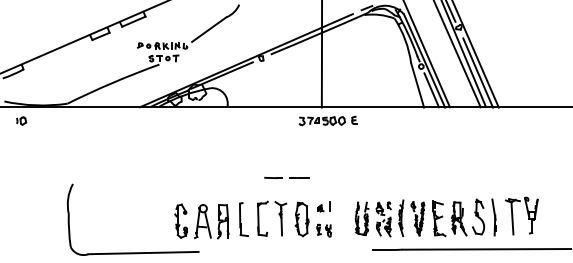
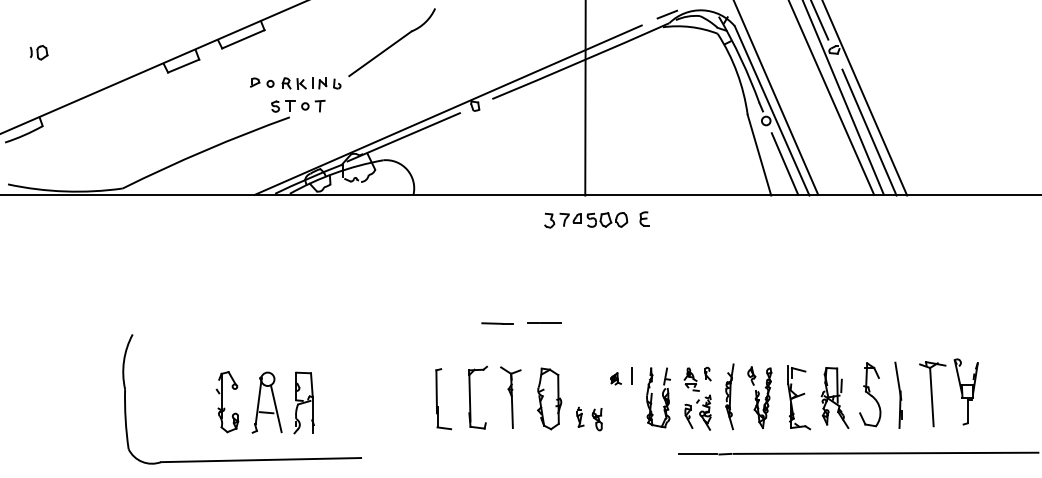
part: (21, 120) -> (39, 51), moved
part: (323, 206) -> (621, 375), moved
part: (201, 221) -> (264, 402), moved

